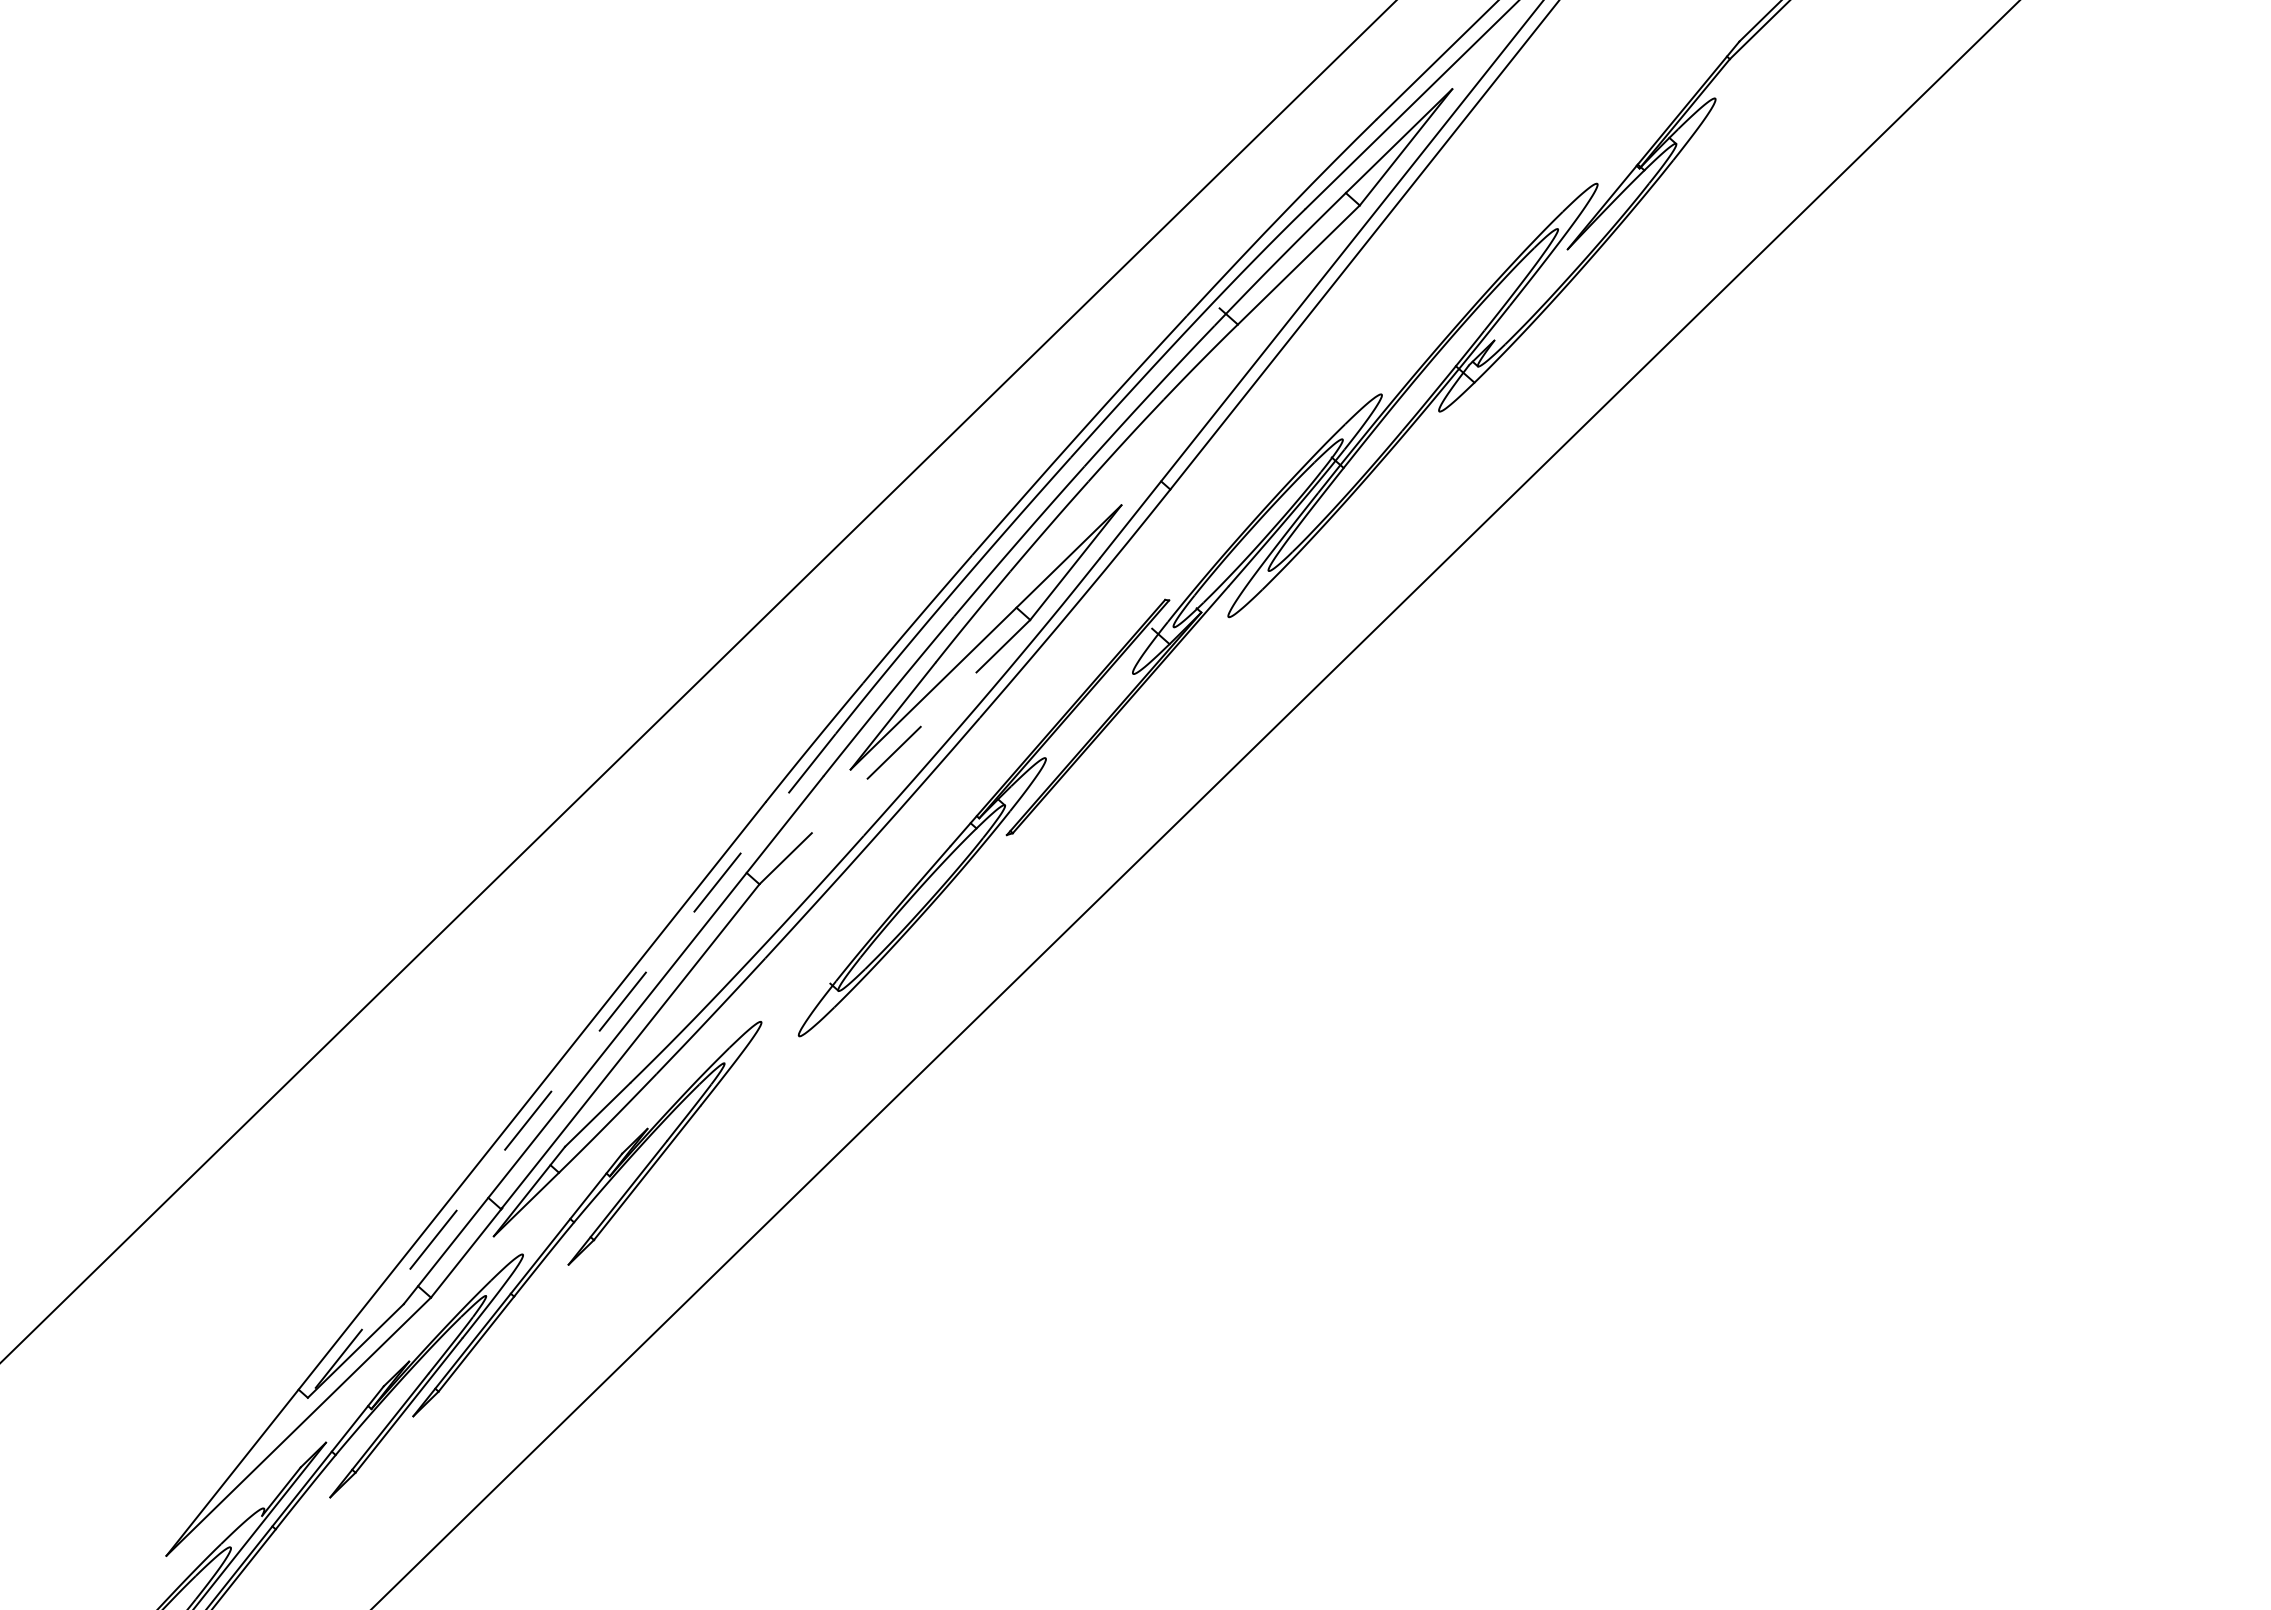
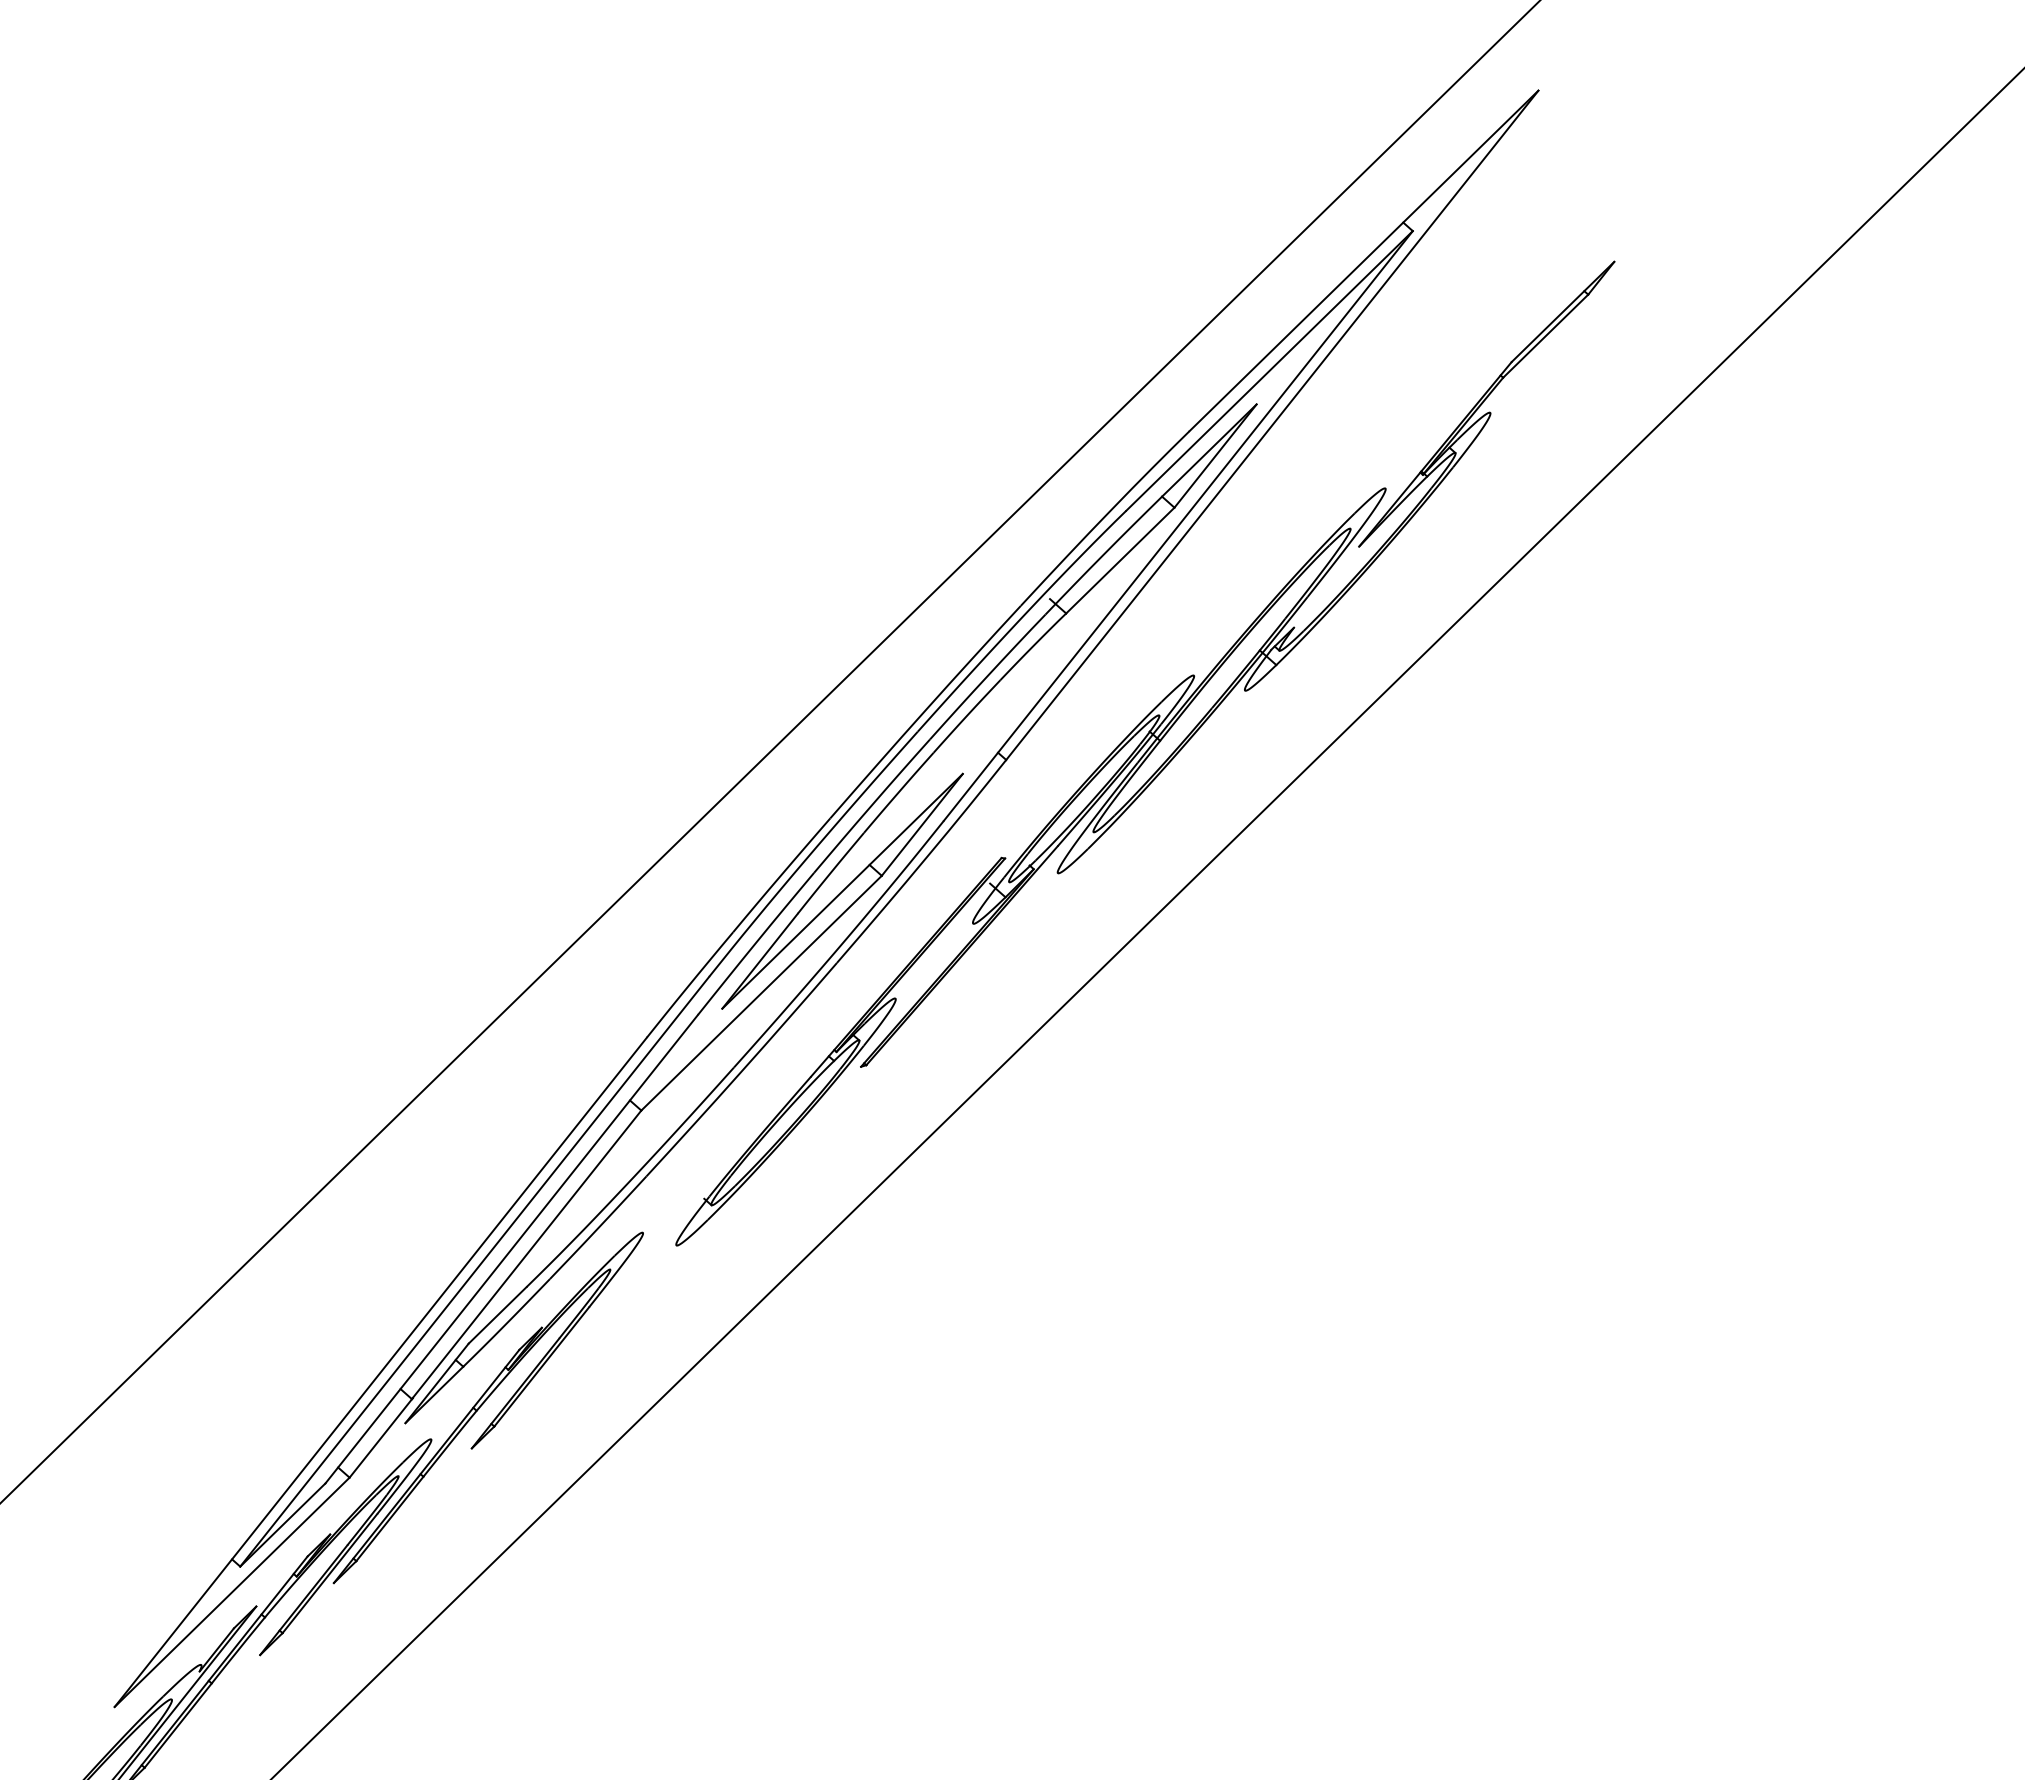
line: (894, 752) -> (761, 993), dashed -> solid
line: (571, 1065) -> (474, 1271), dashed -> solid

